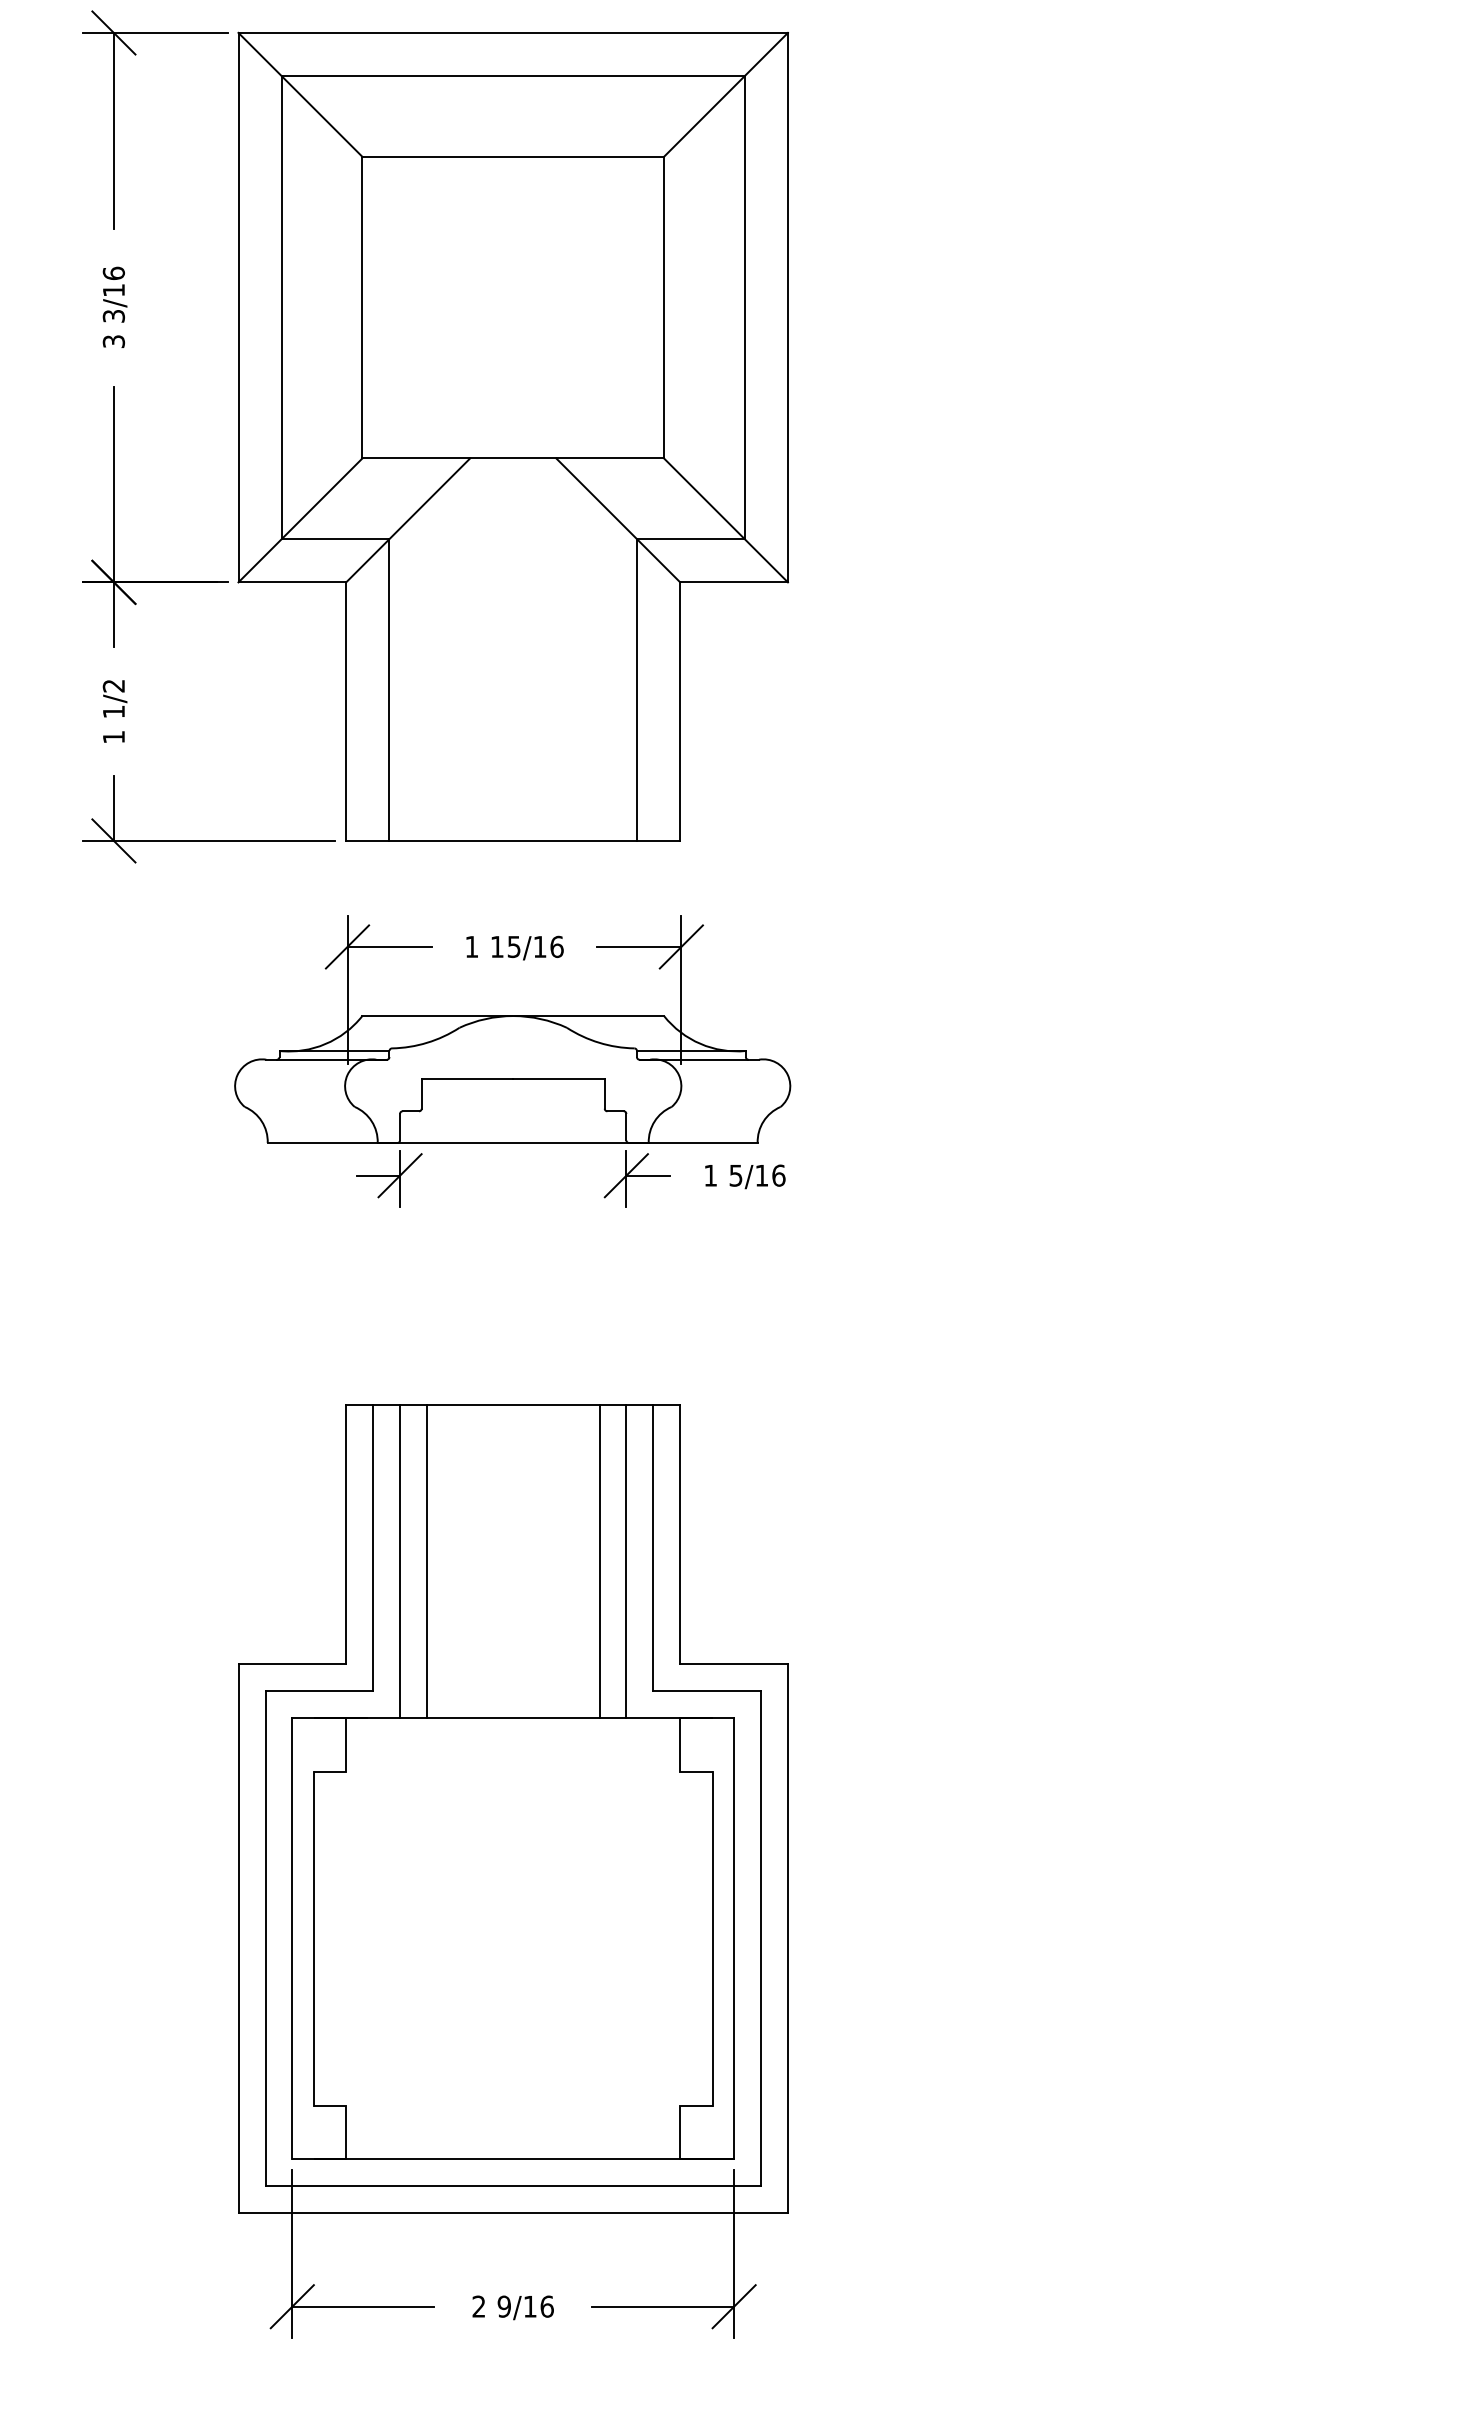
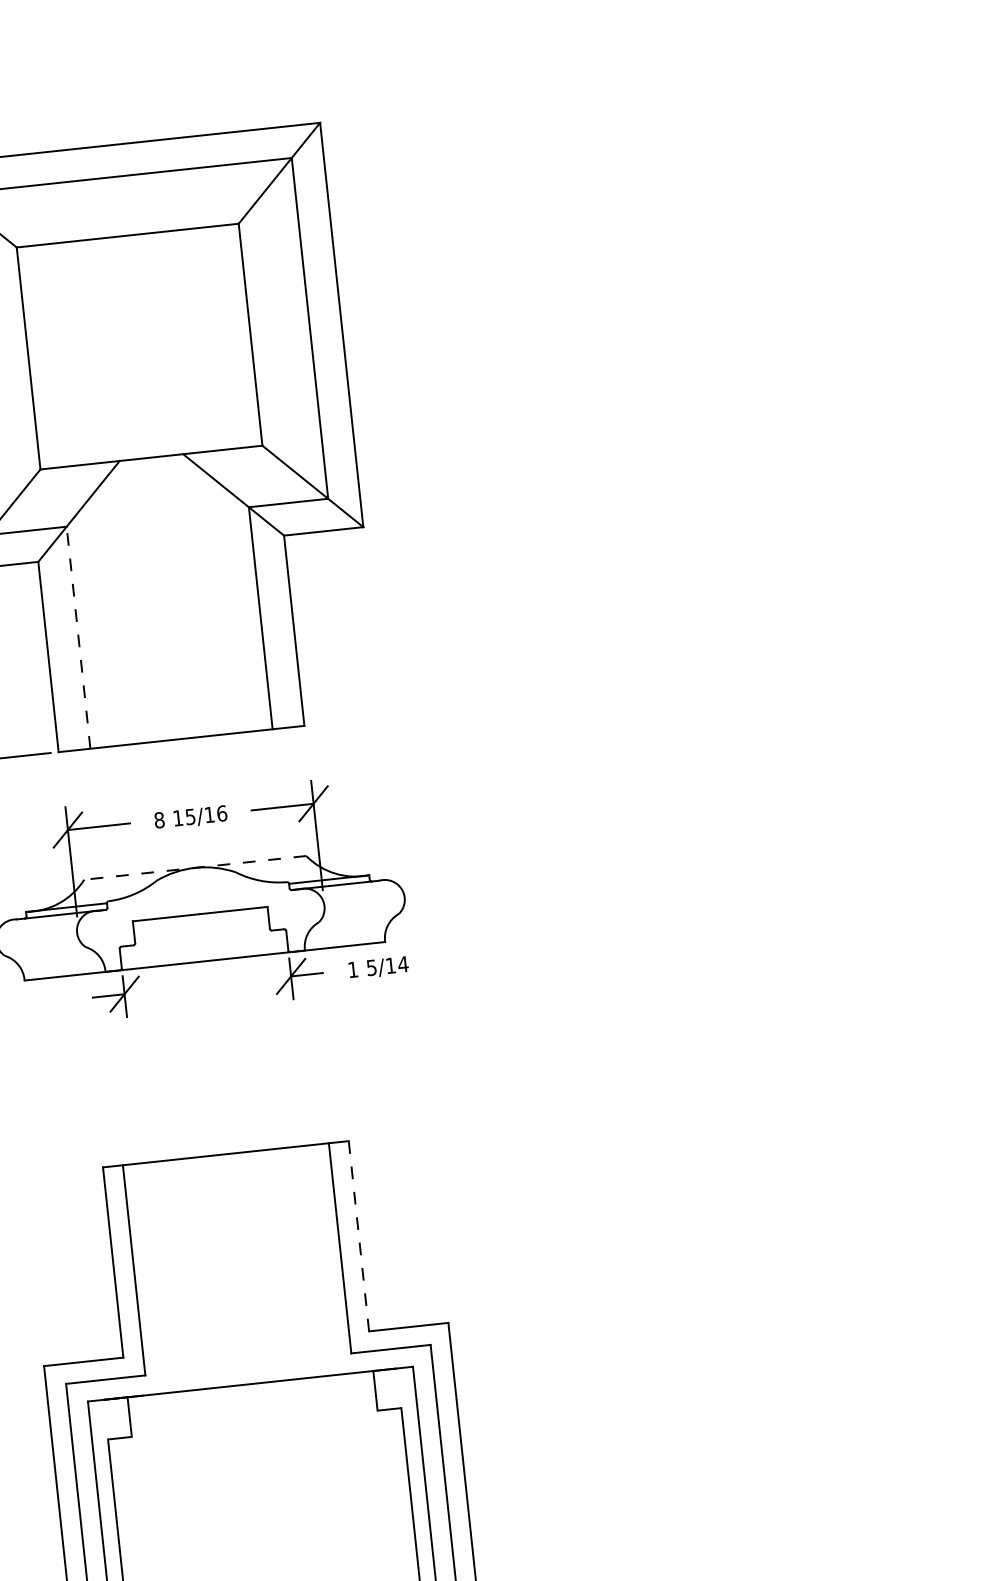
line: (389, 690) -> (78, 638), solid -> dashed
text: (471, 946) -> (159, 819), 1 -> 8
line: (513, 1016) -> (195, 868), solid -> dashed
text: (778, 1175) -> (403, 964), 5/16 -> 5/14
line: (680, 1534) -> (359, 1236), solid -> dashed
line: (400, 1561) -> (155, 1278), removed
line: (426, 1561) -> (174, 1276), removed
line: (599, 1561) -> (301, 1262), removed
line: (626, 1561) -> (321, 1260), removed

